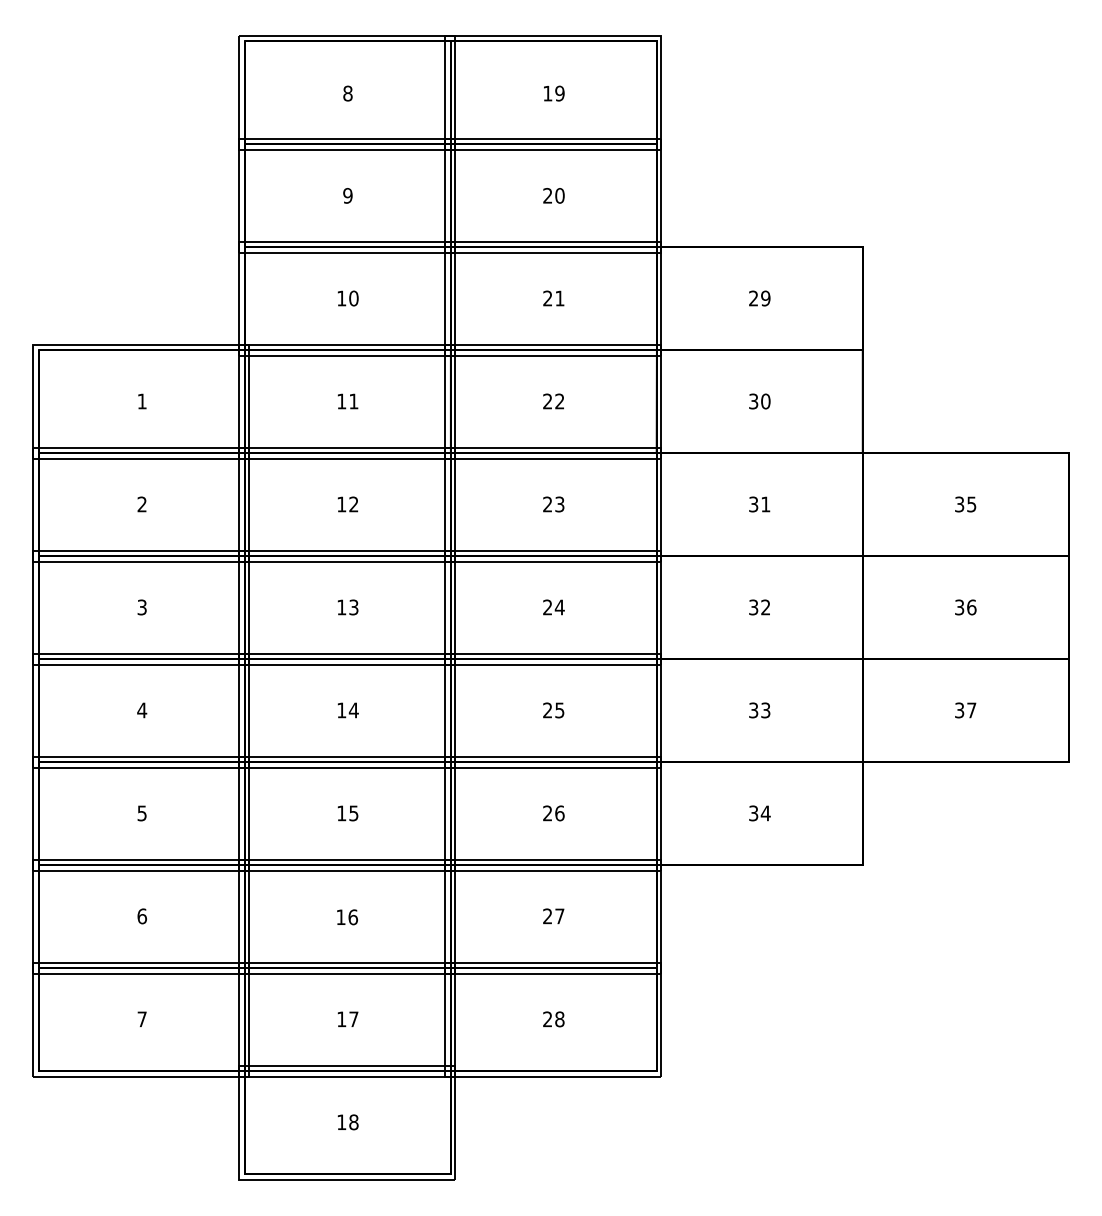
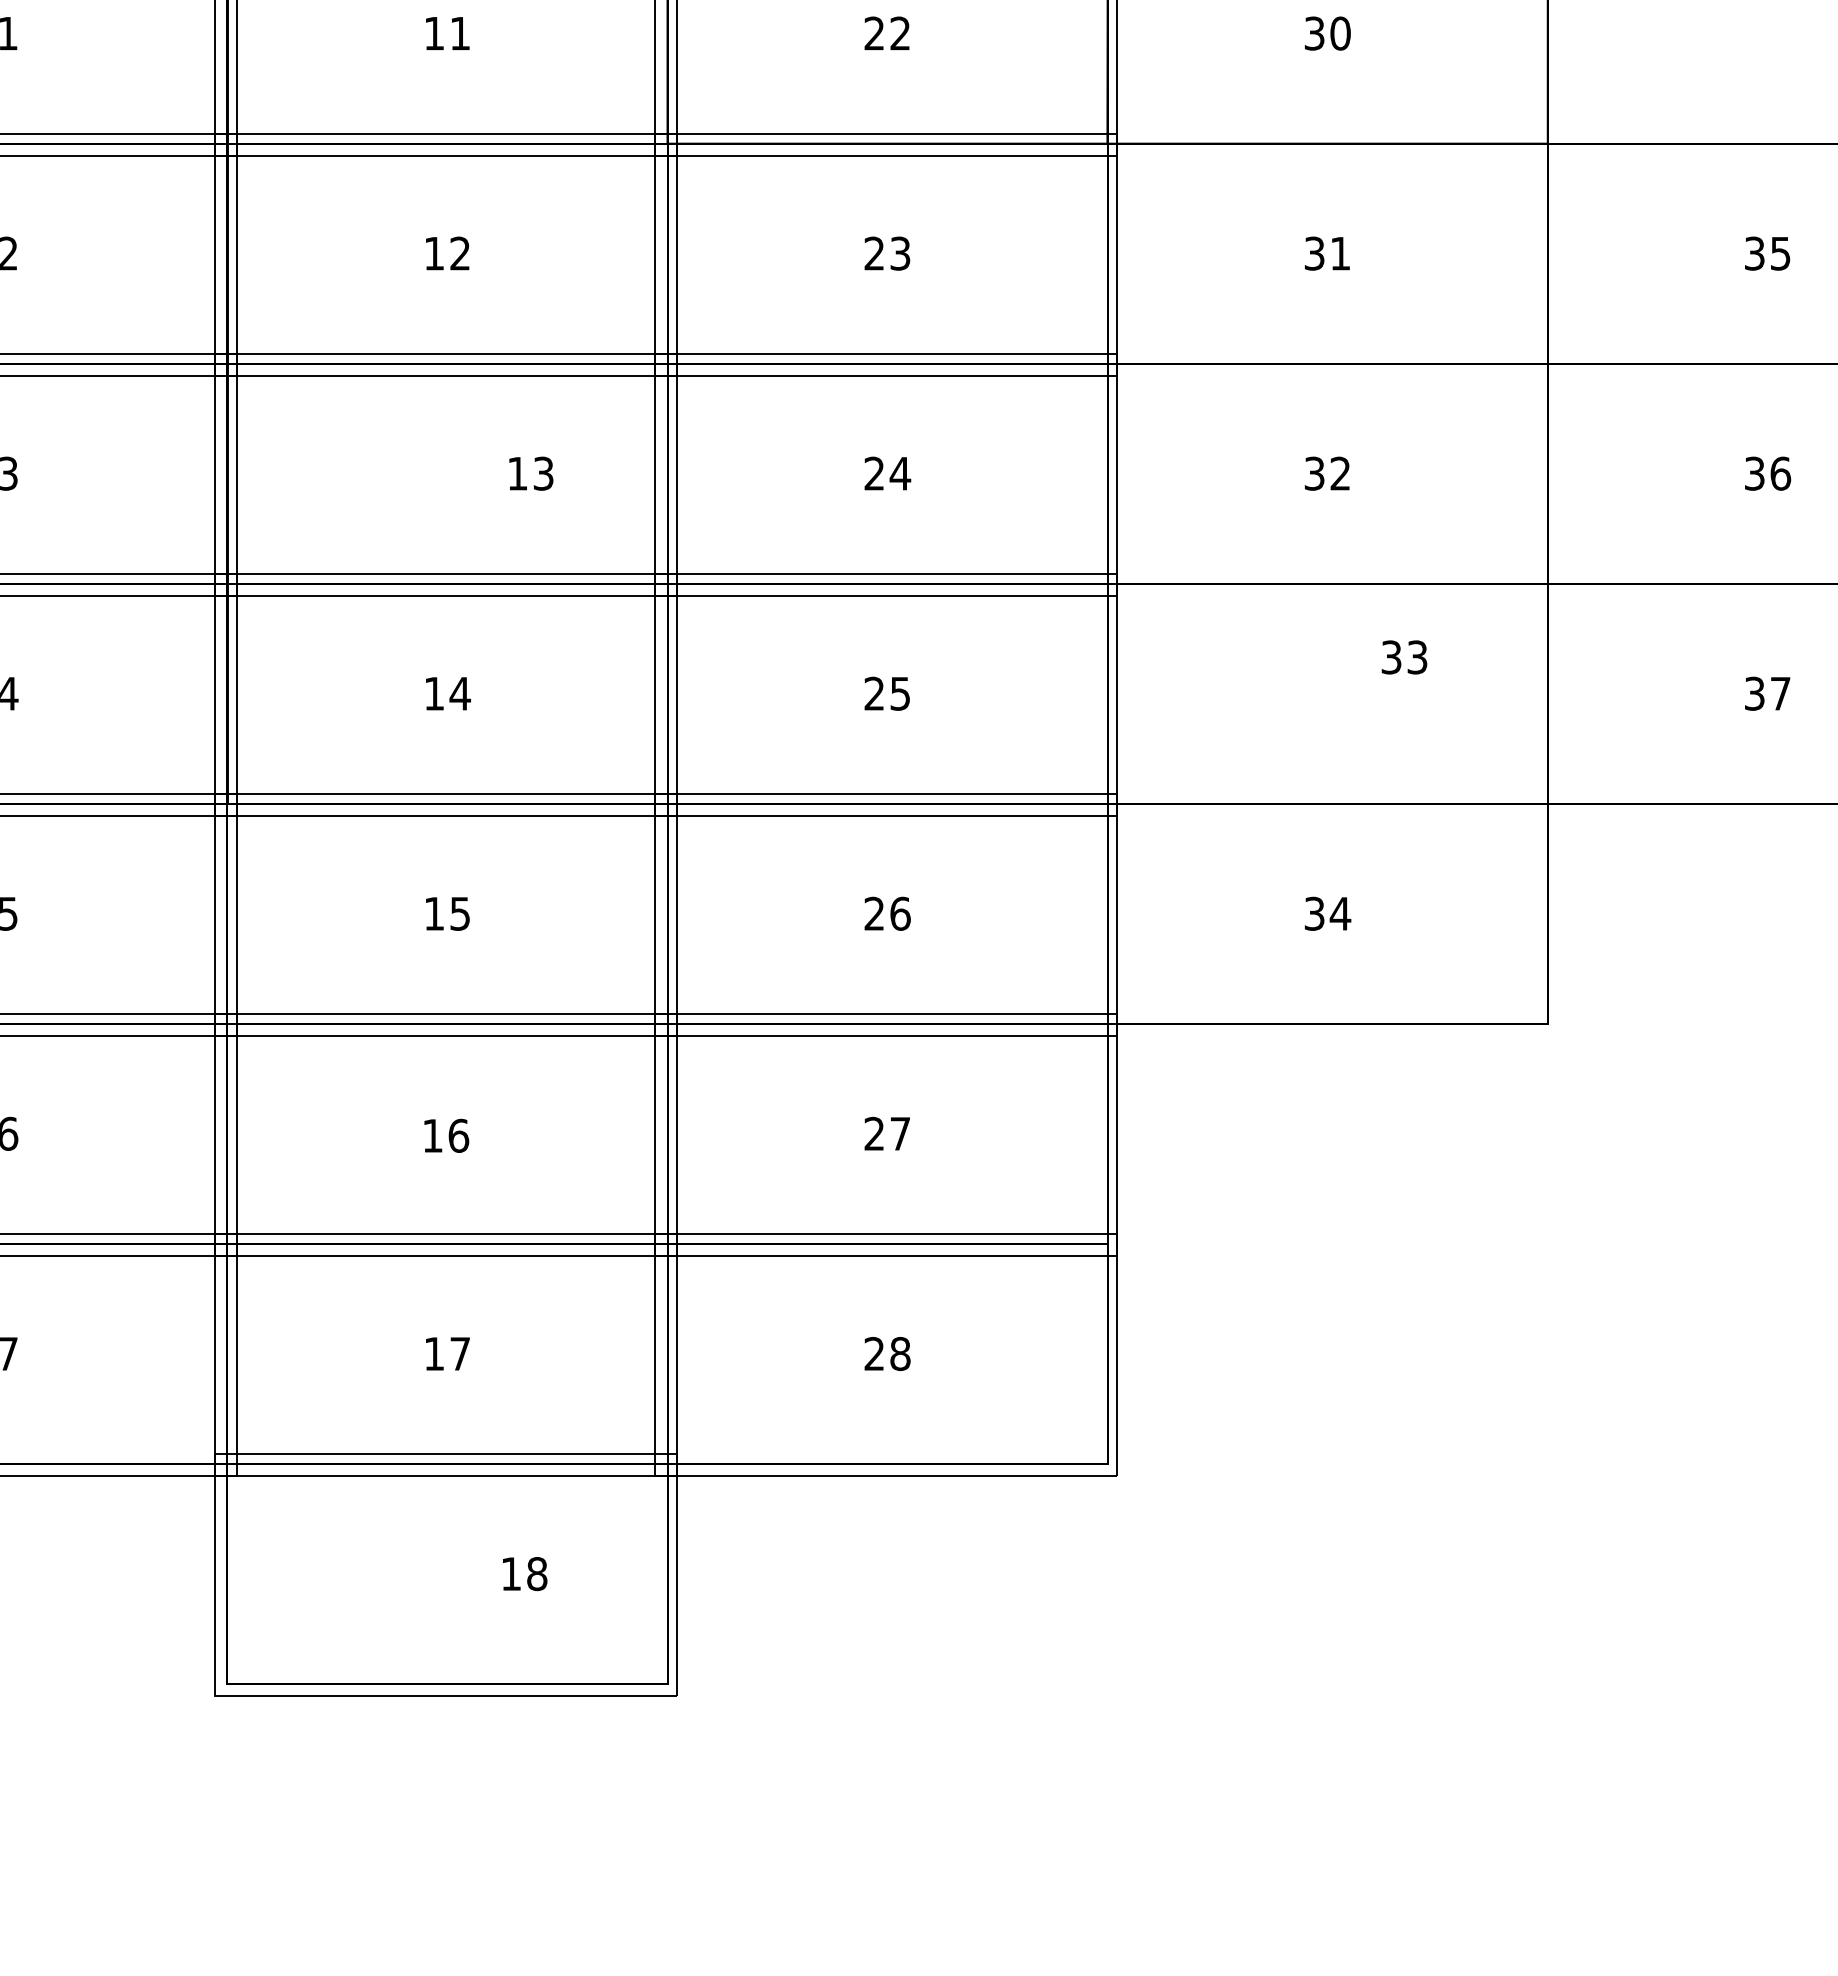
text: (347, 607) -> (529, 473), moved
text: (759, 710) -> (1403, 657), moved
text: (347, 1122) -> (523, 1574), moved

